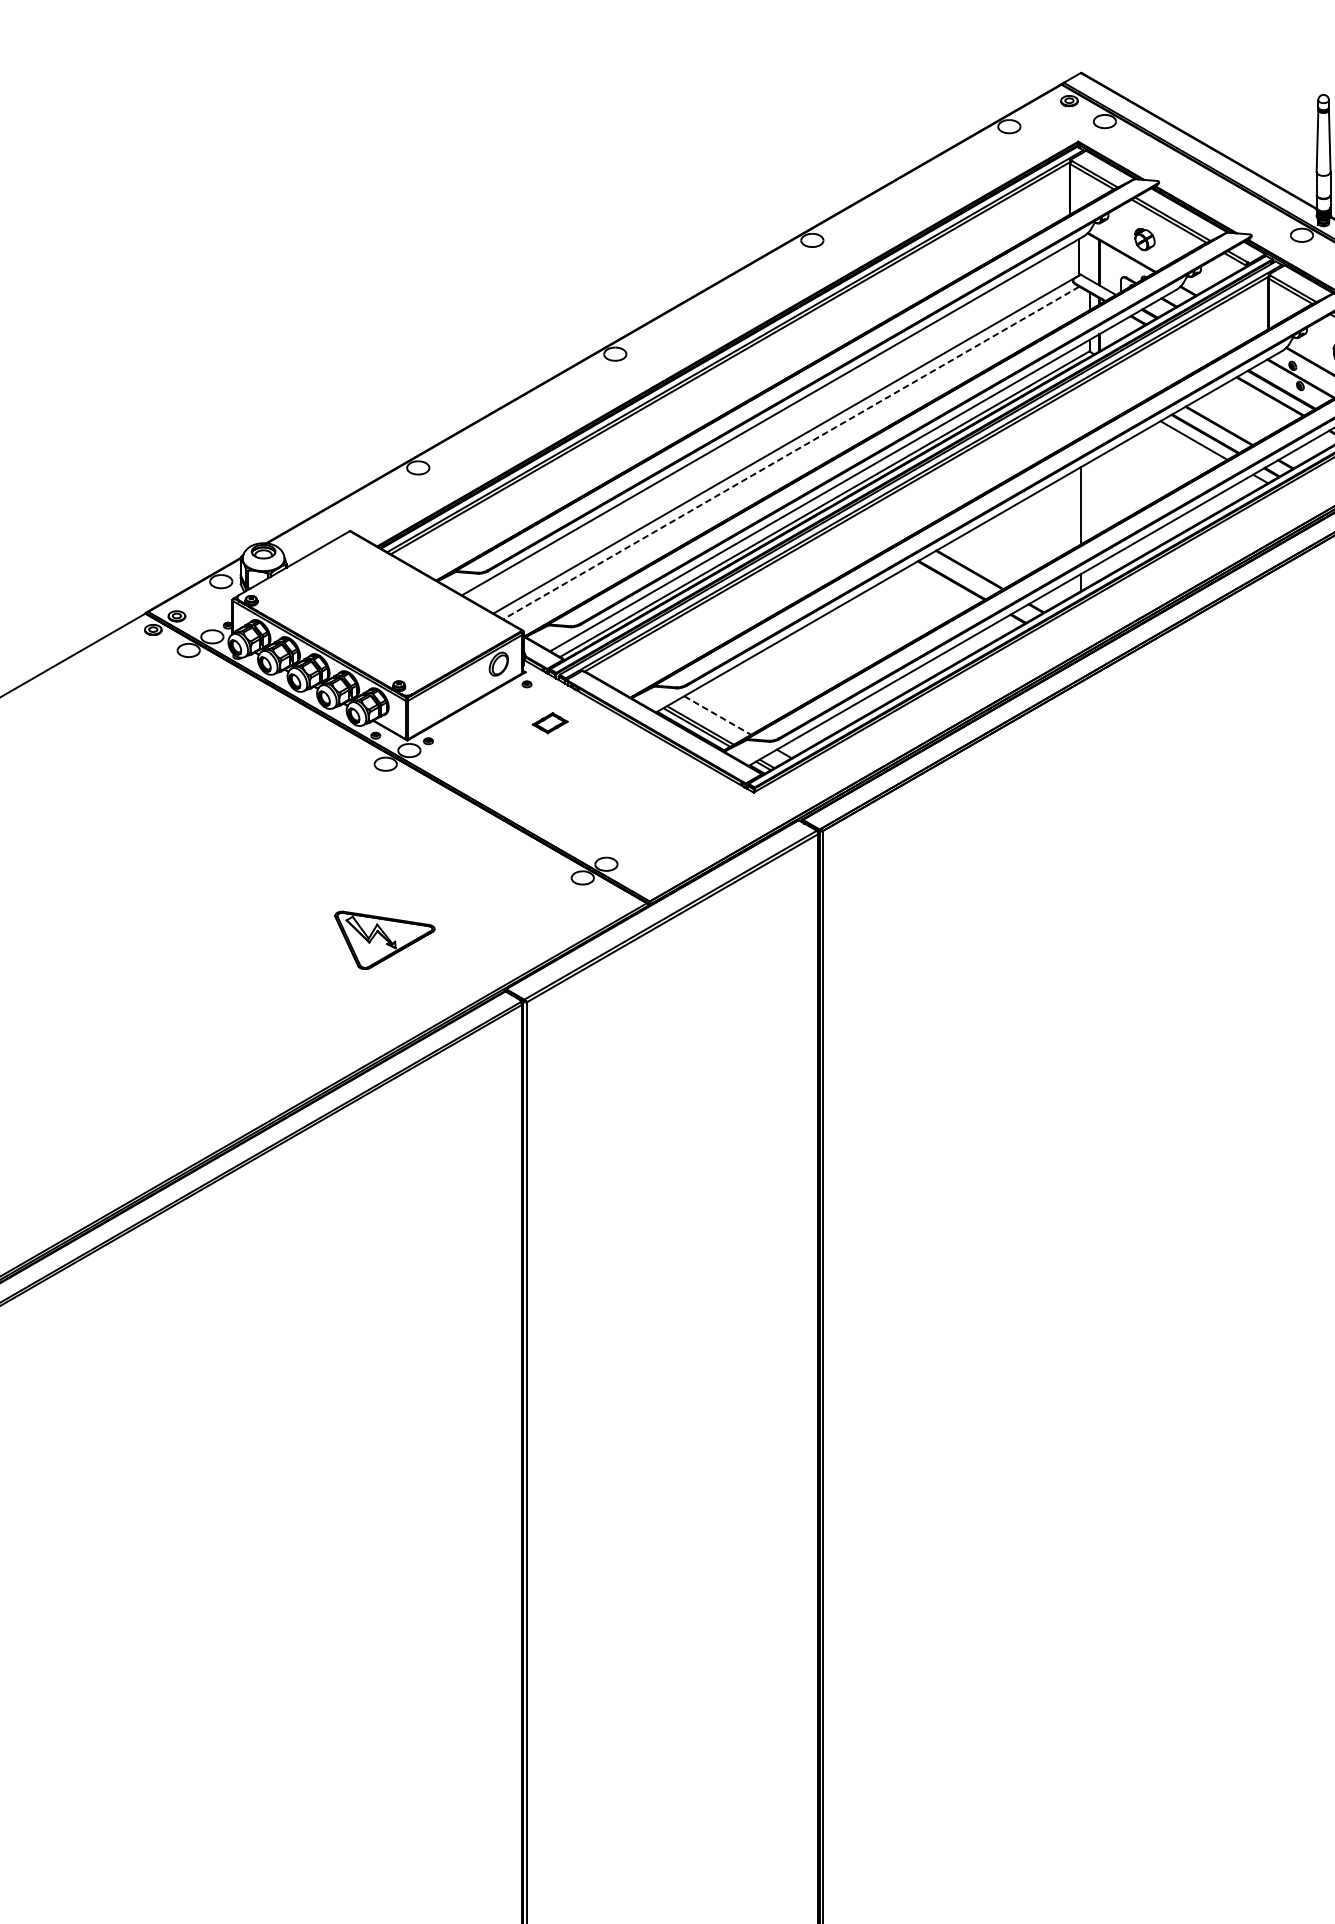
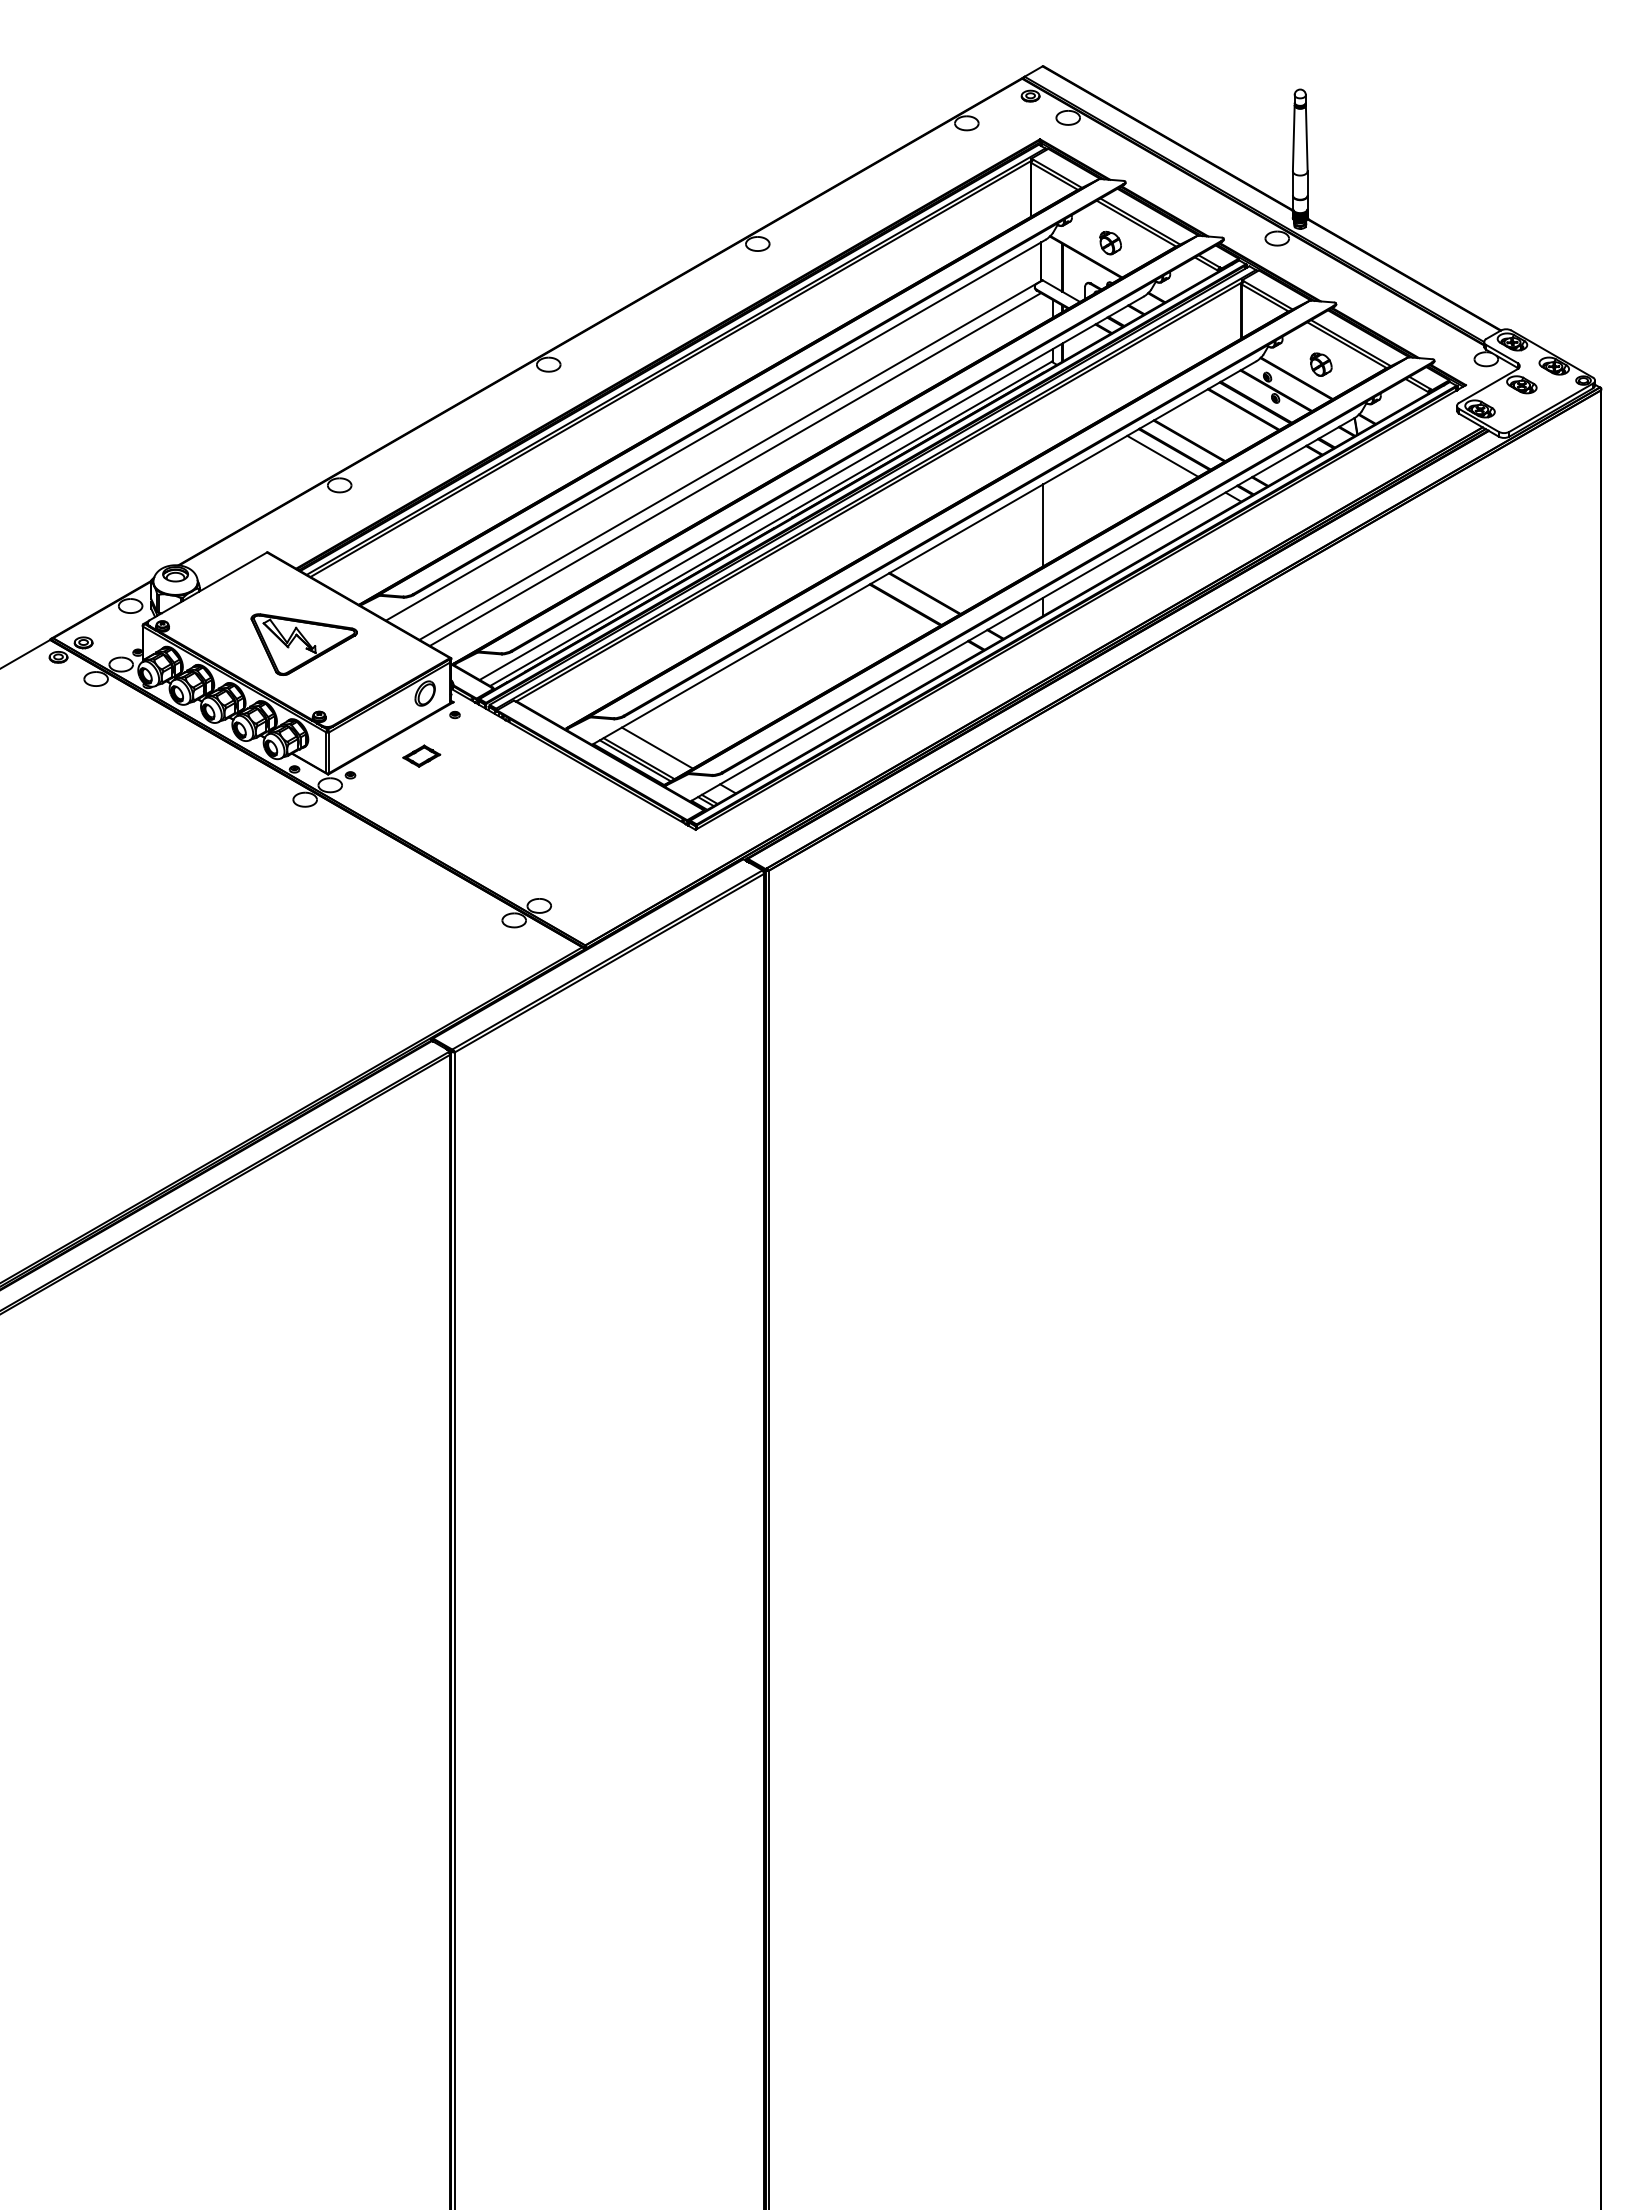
line: (791, 452) -> (735, 469), dashed -> solid
line: (717, 715) -> (657, 748), dashed -> solid
part: (550, 722) -> (421, 755), moved
part: (384, 940) -> (303, 644), moved

